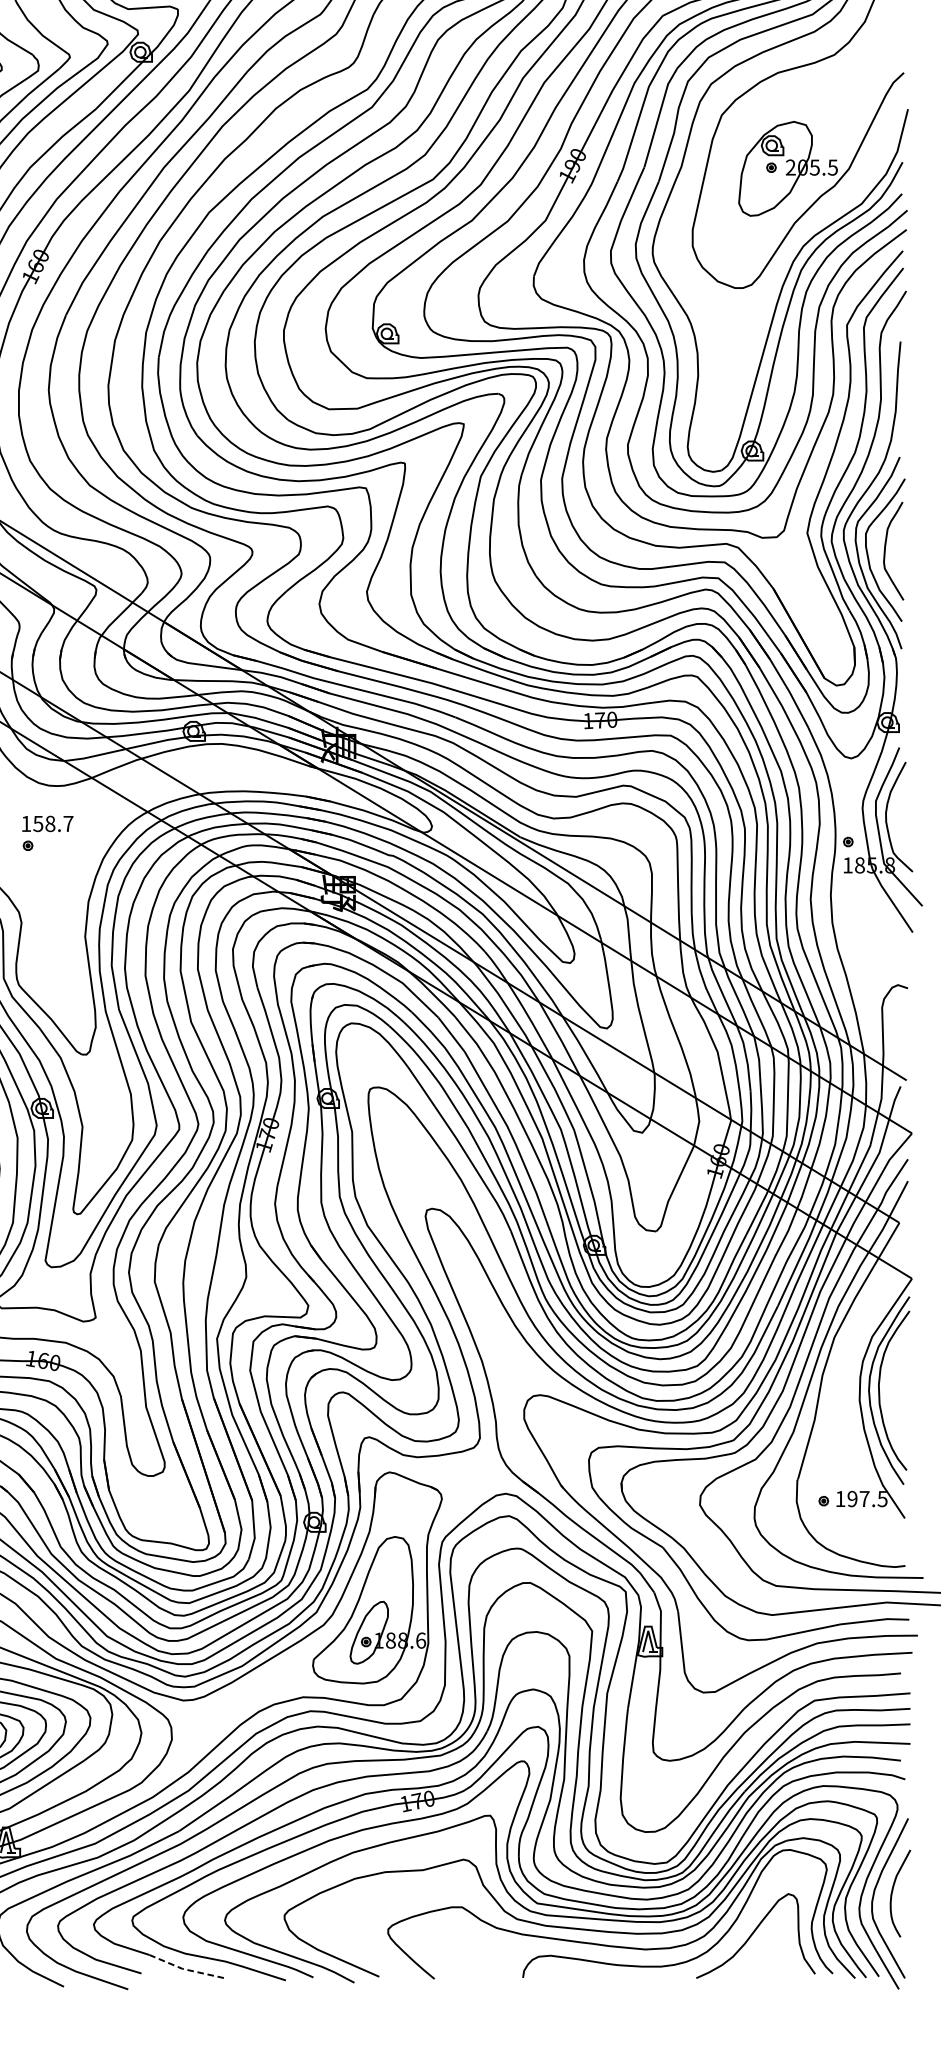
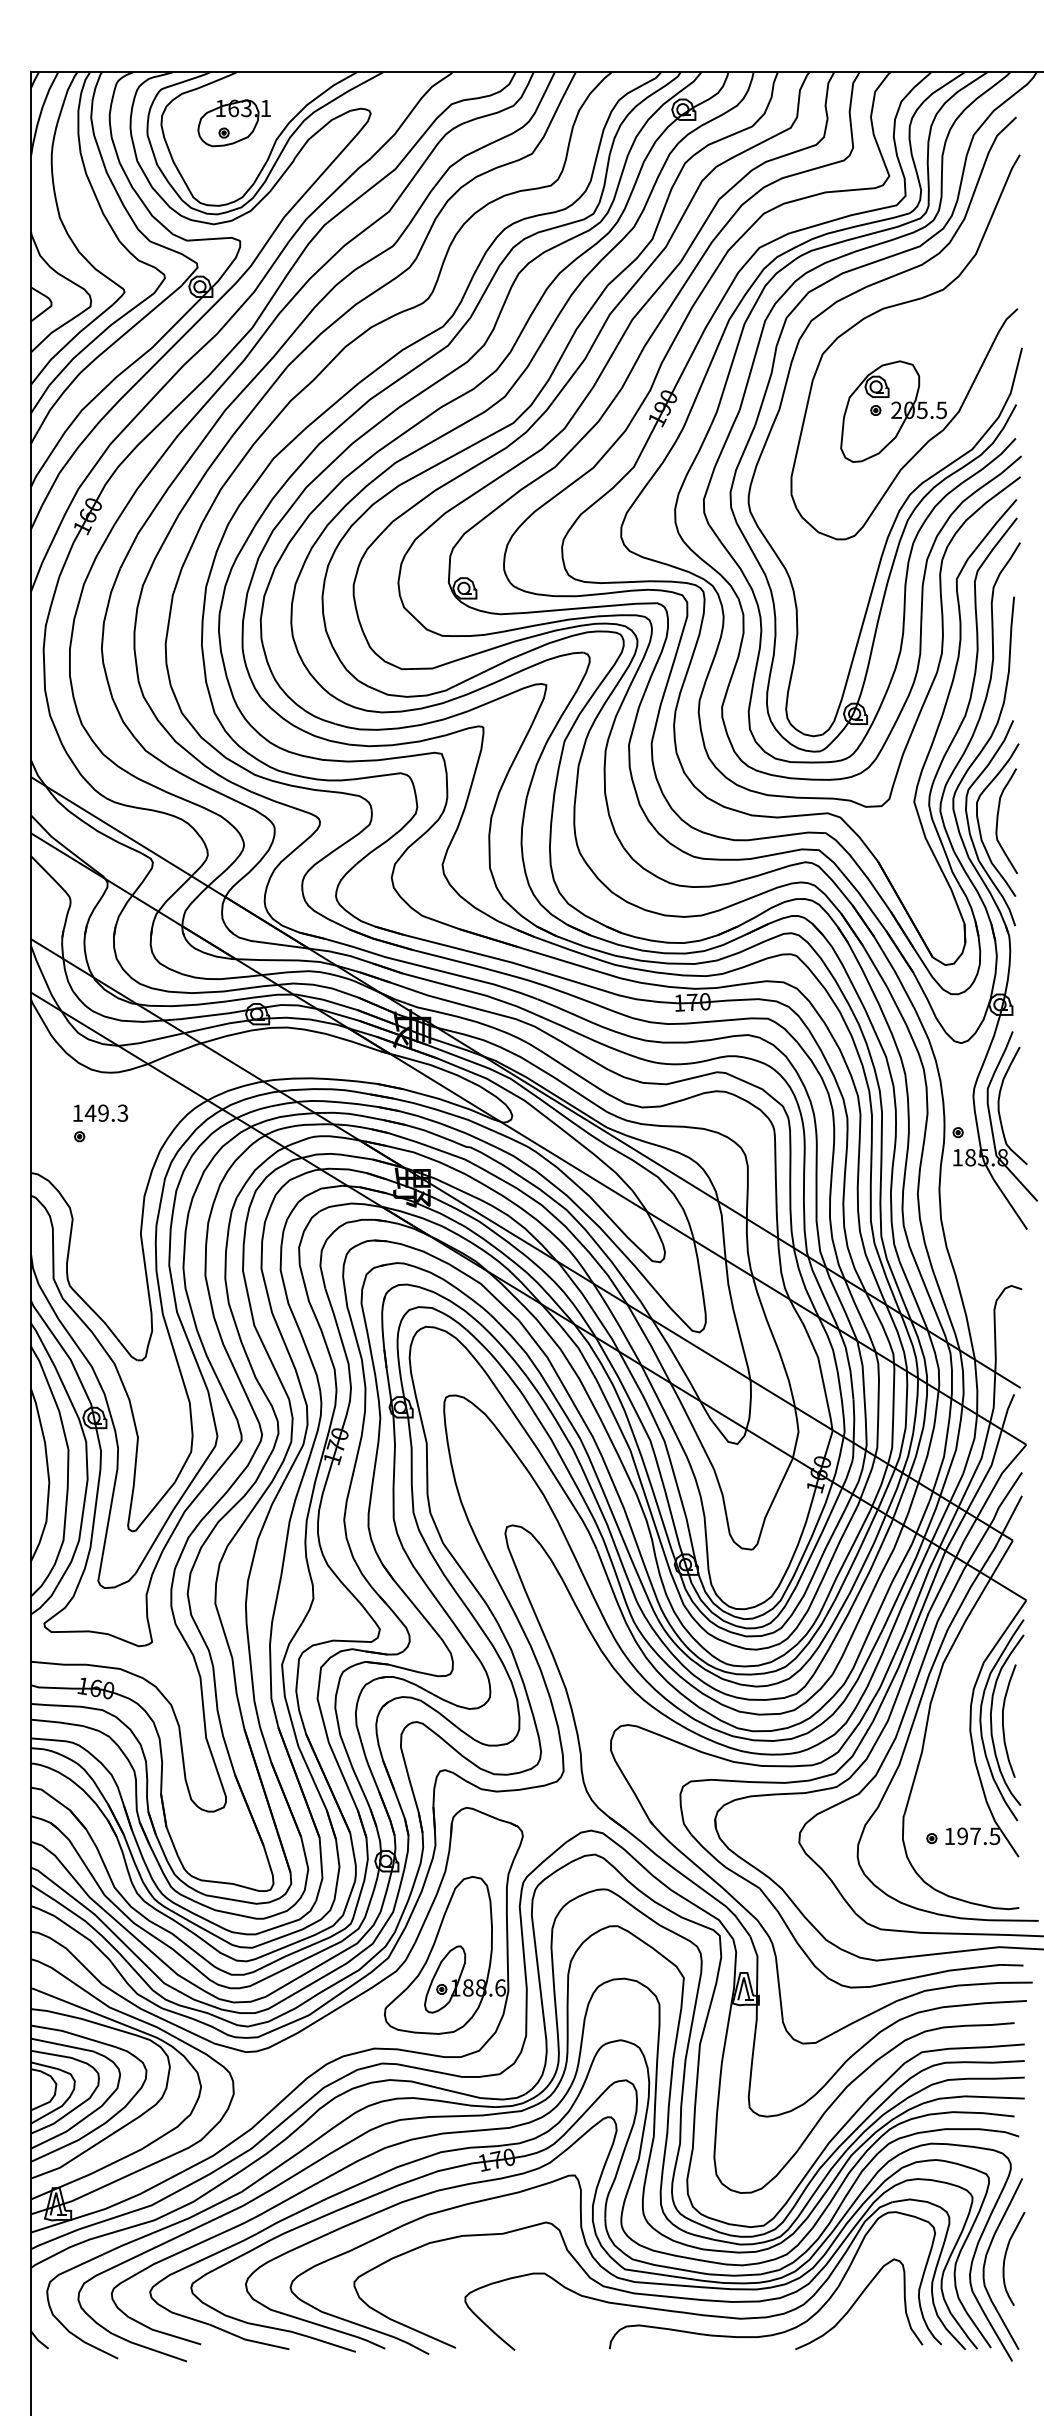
text: (53, 823) -> (106, 1112), 158.7 -> 149.3
curve: (890, 1390) -> (1003, 1720), added
line: (185, 1969) -> (248, 2340), dashed -> solid

